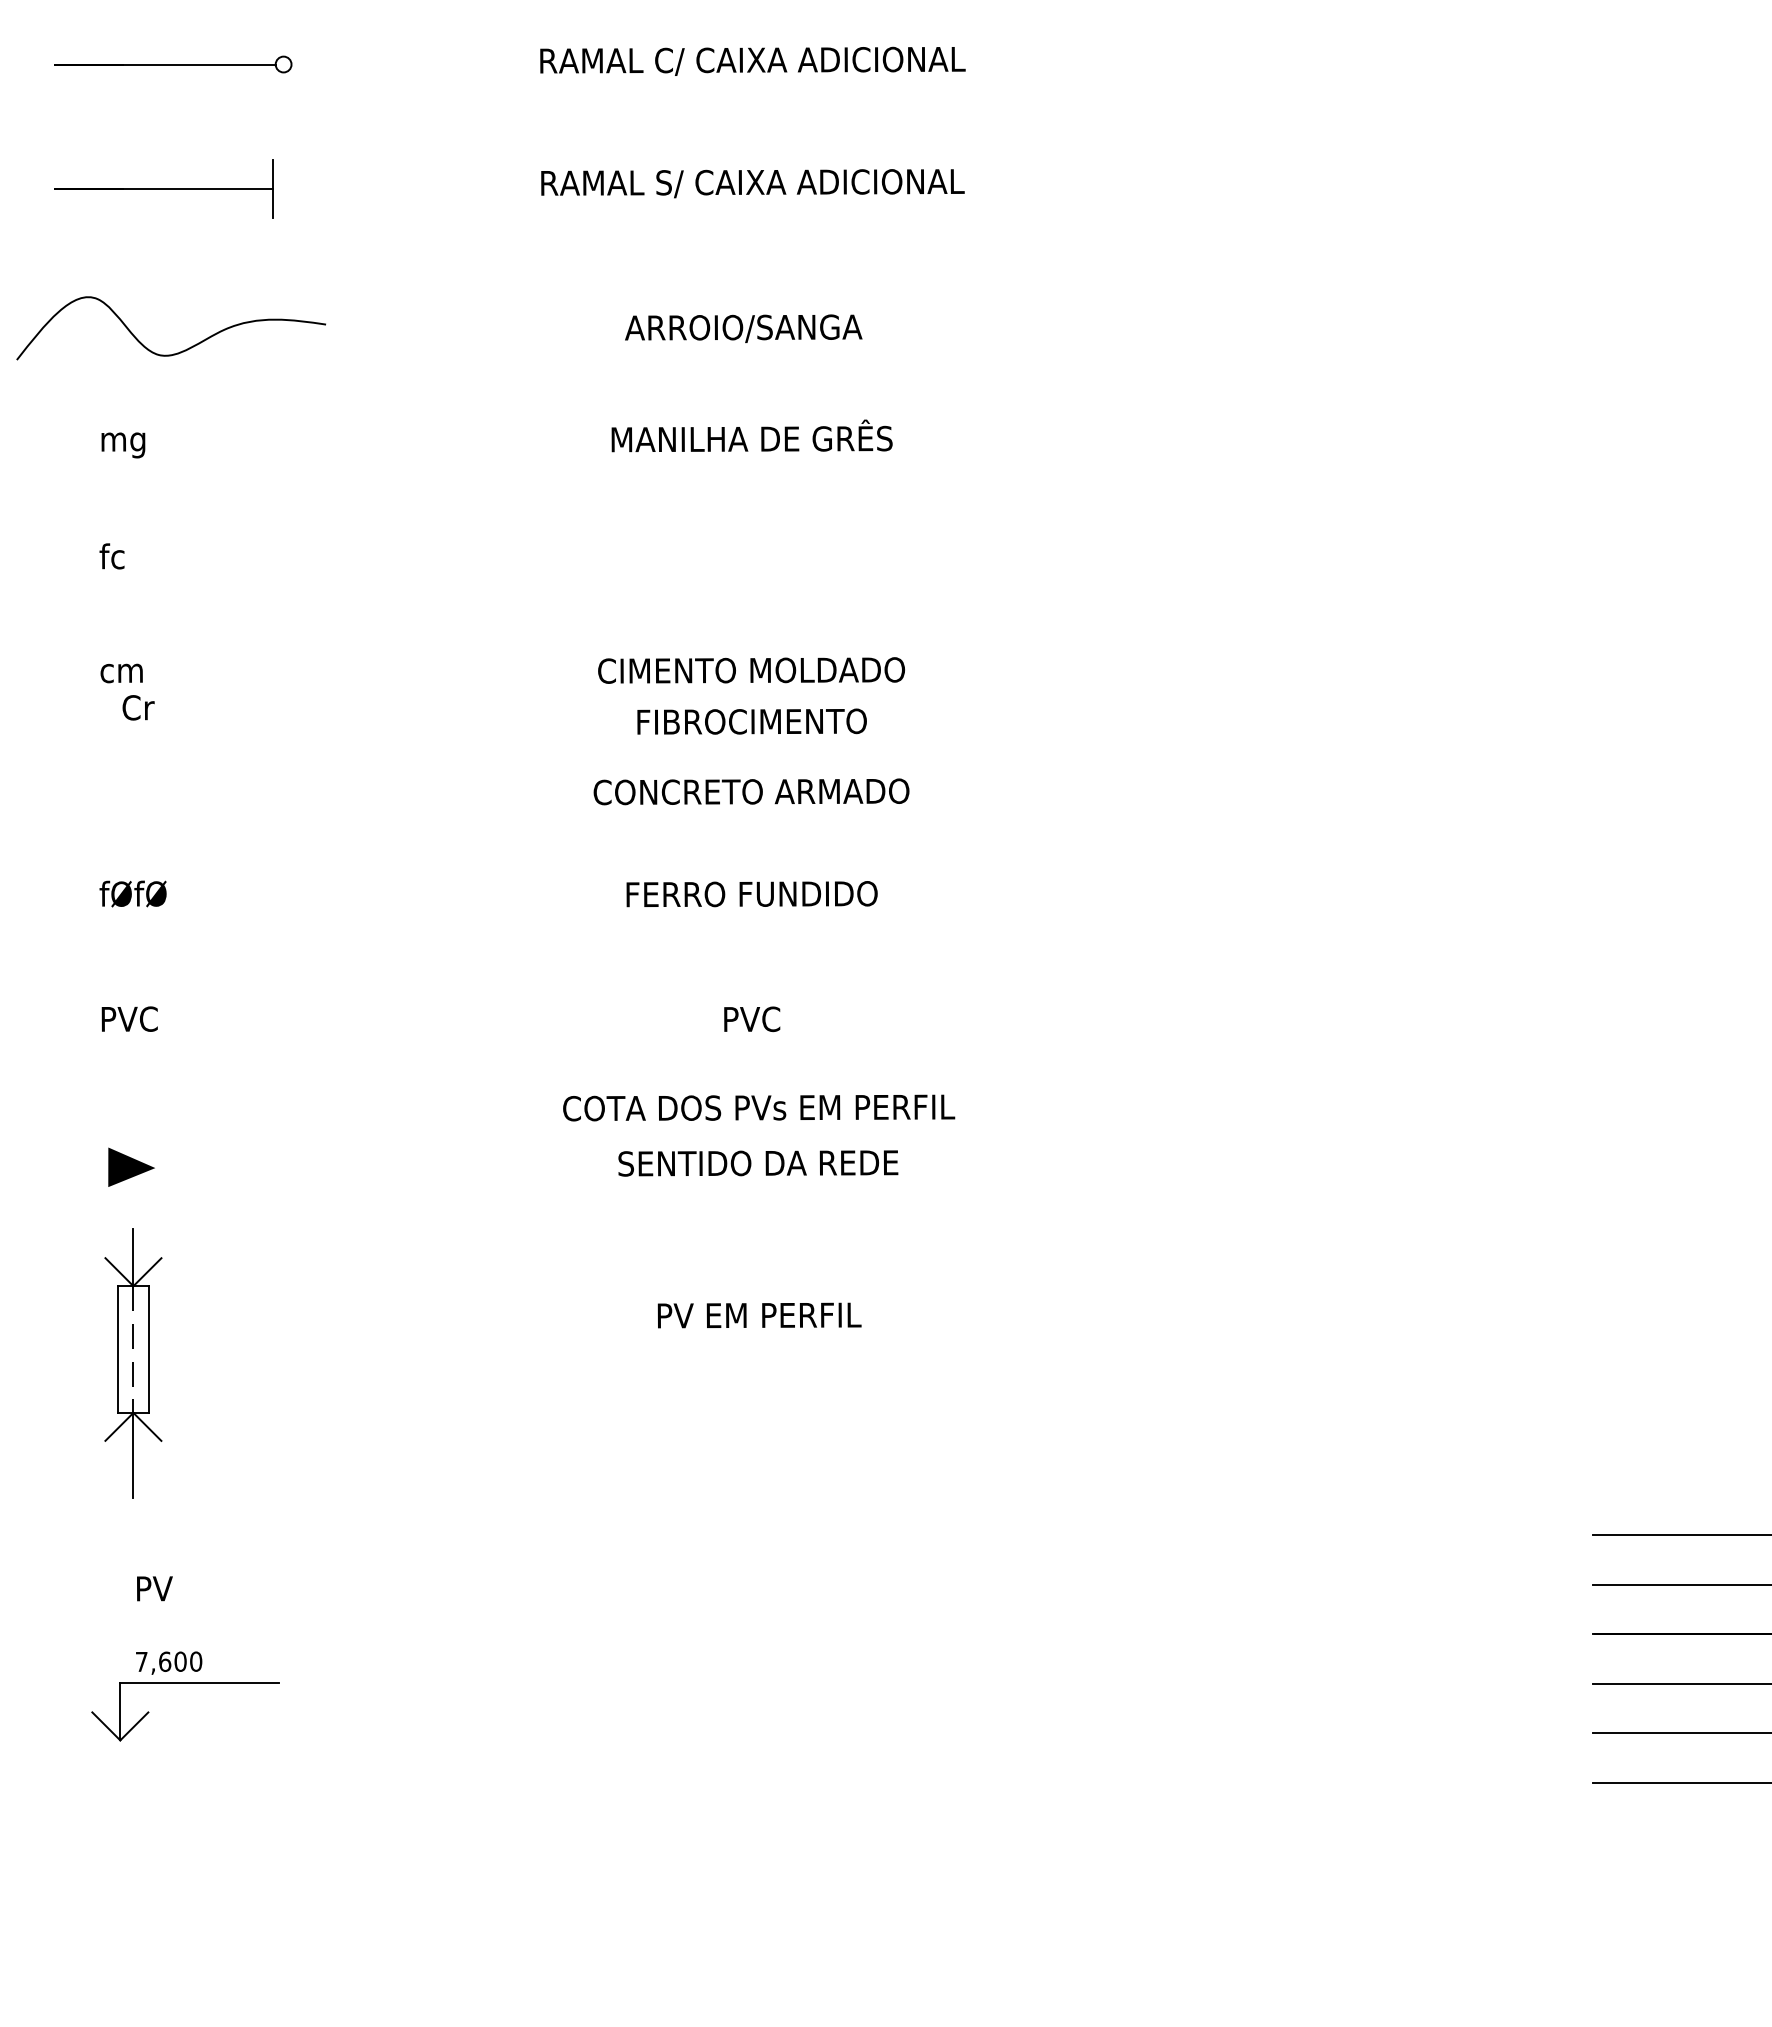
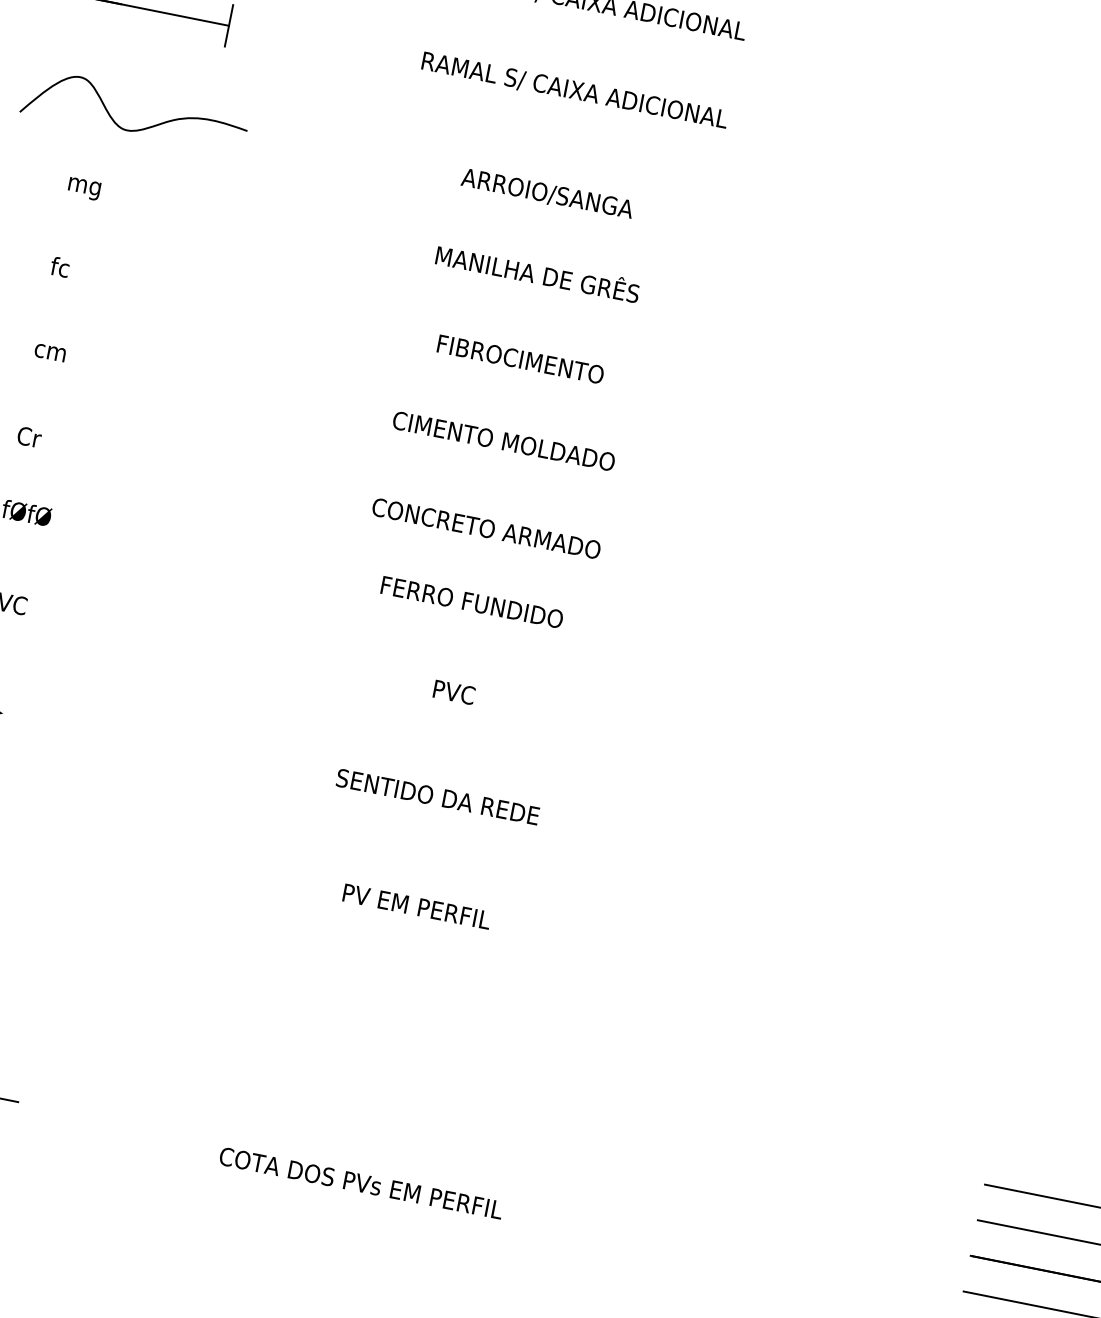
text: (138, 707) -> (29, 437), moved
text: (751, 721) -> (520, 359), moved
text: (759, 1107) -> (361, 1183), moved

